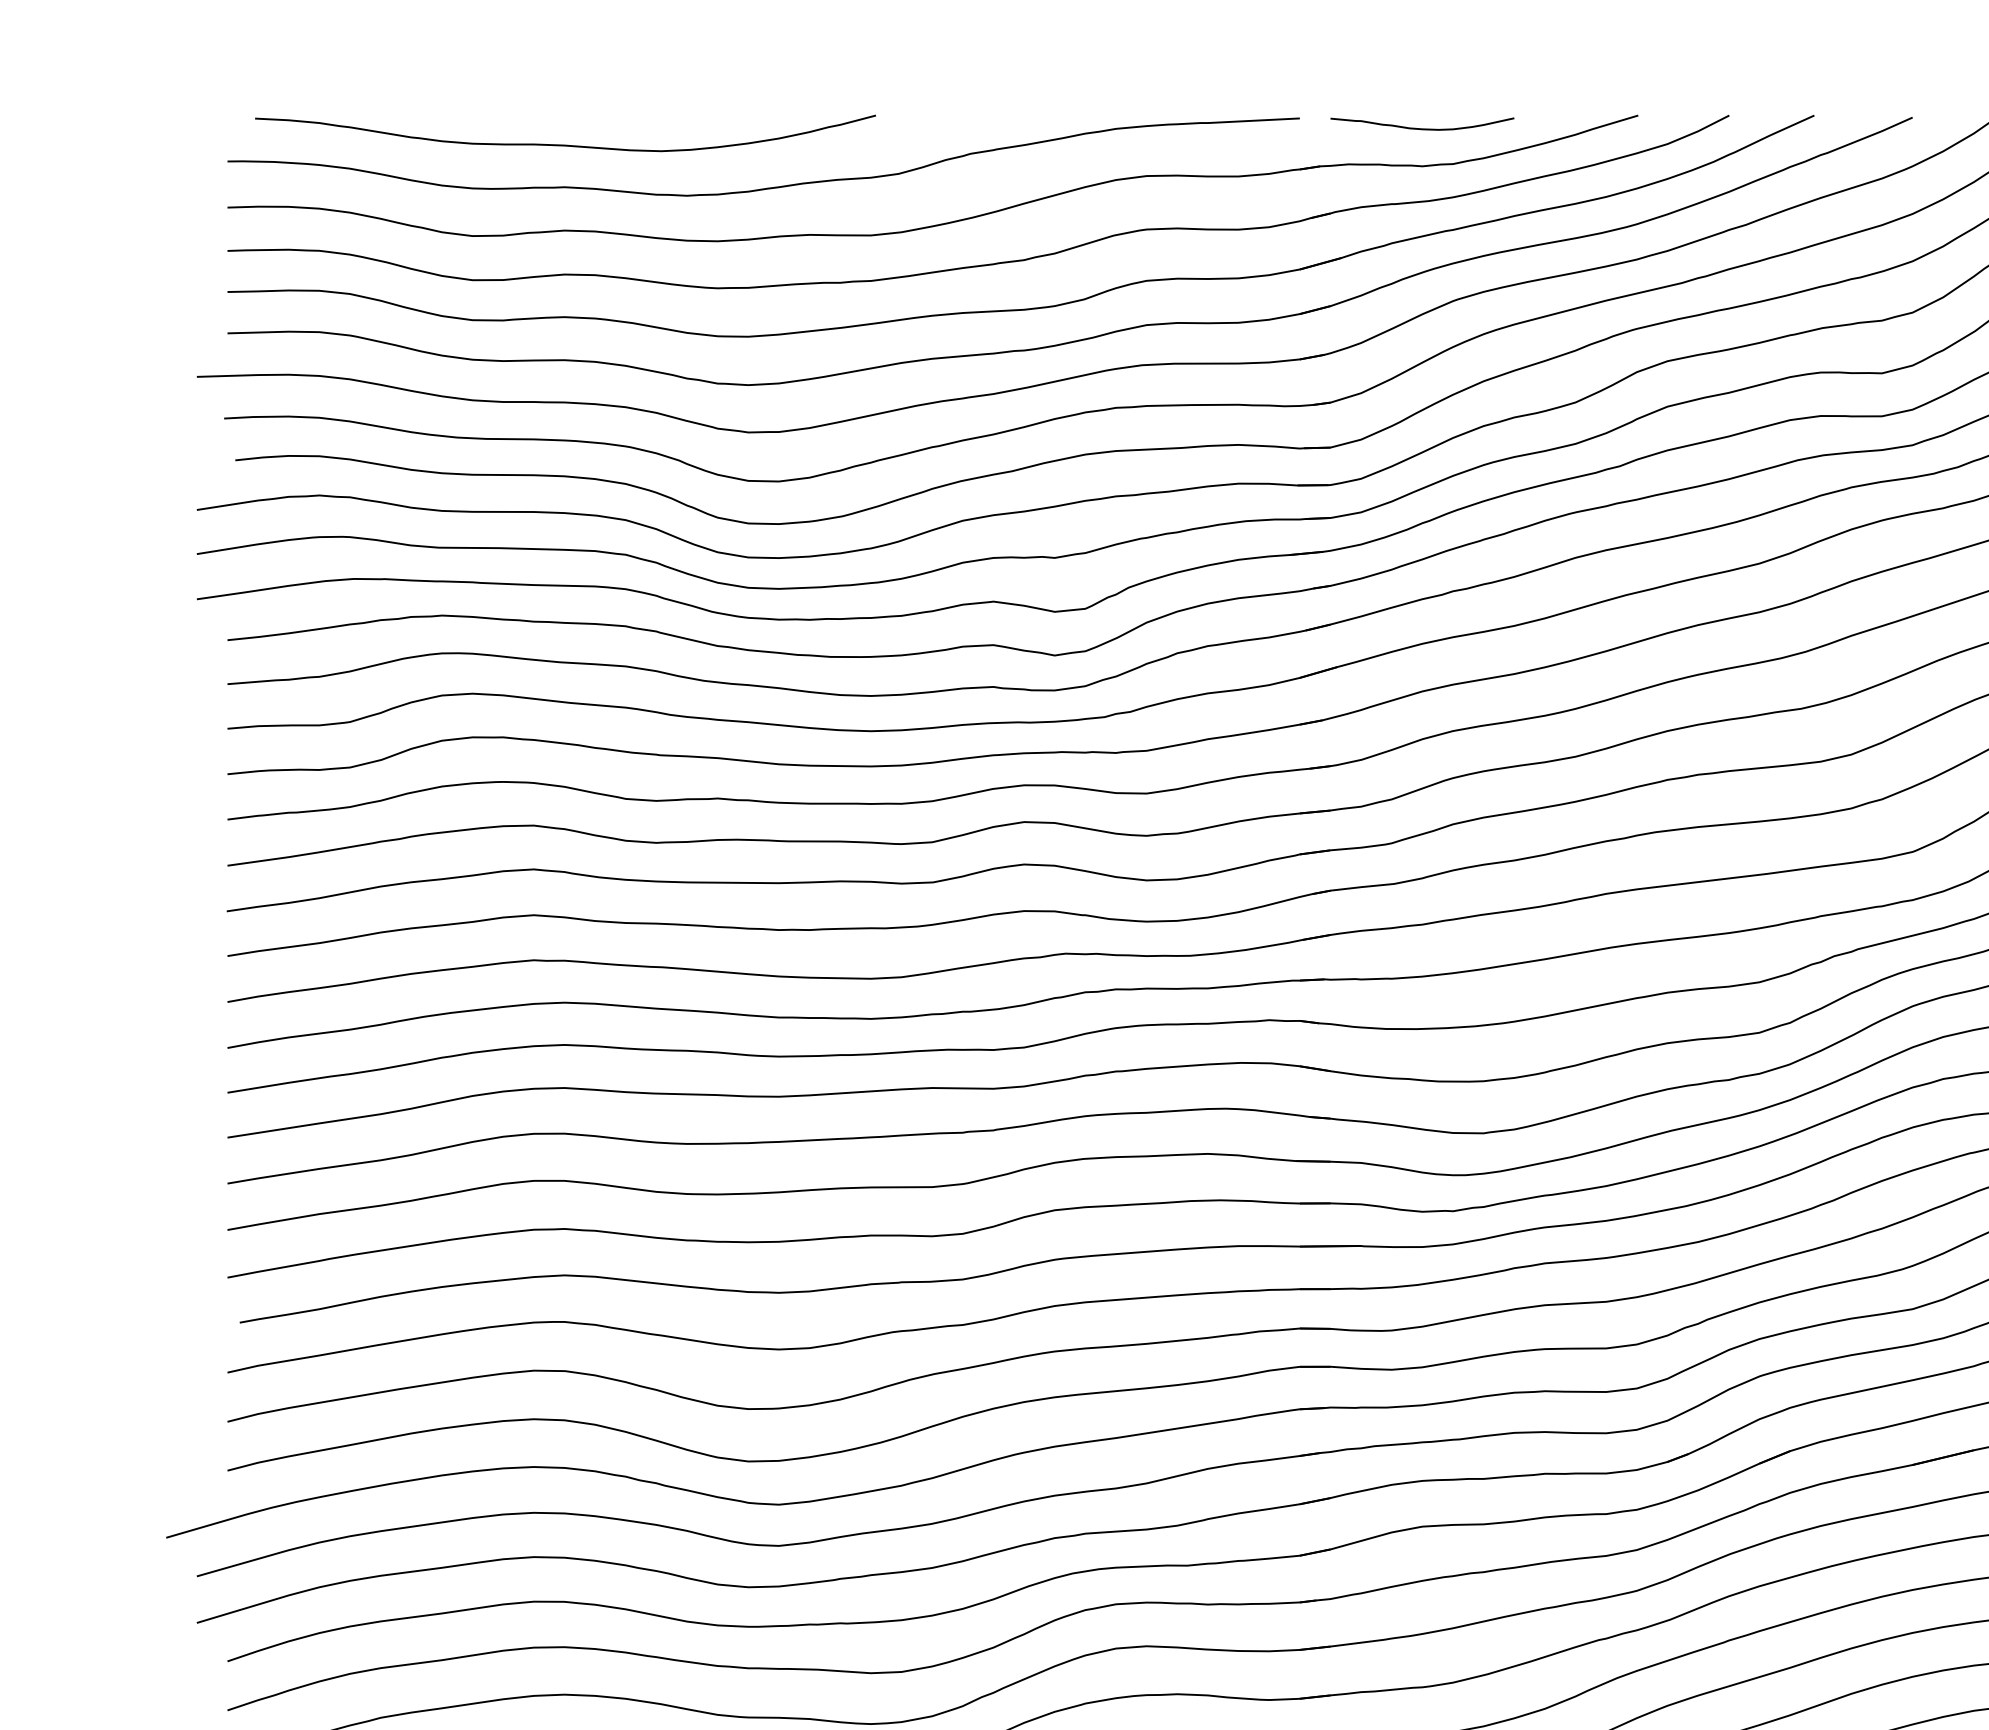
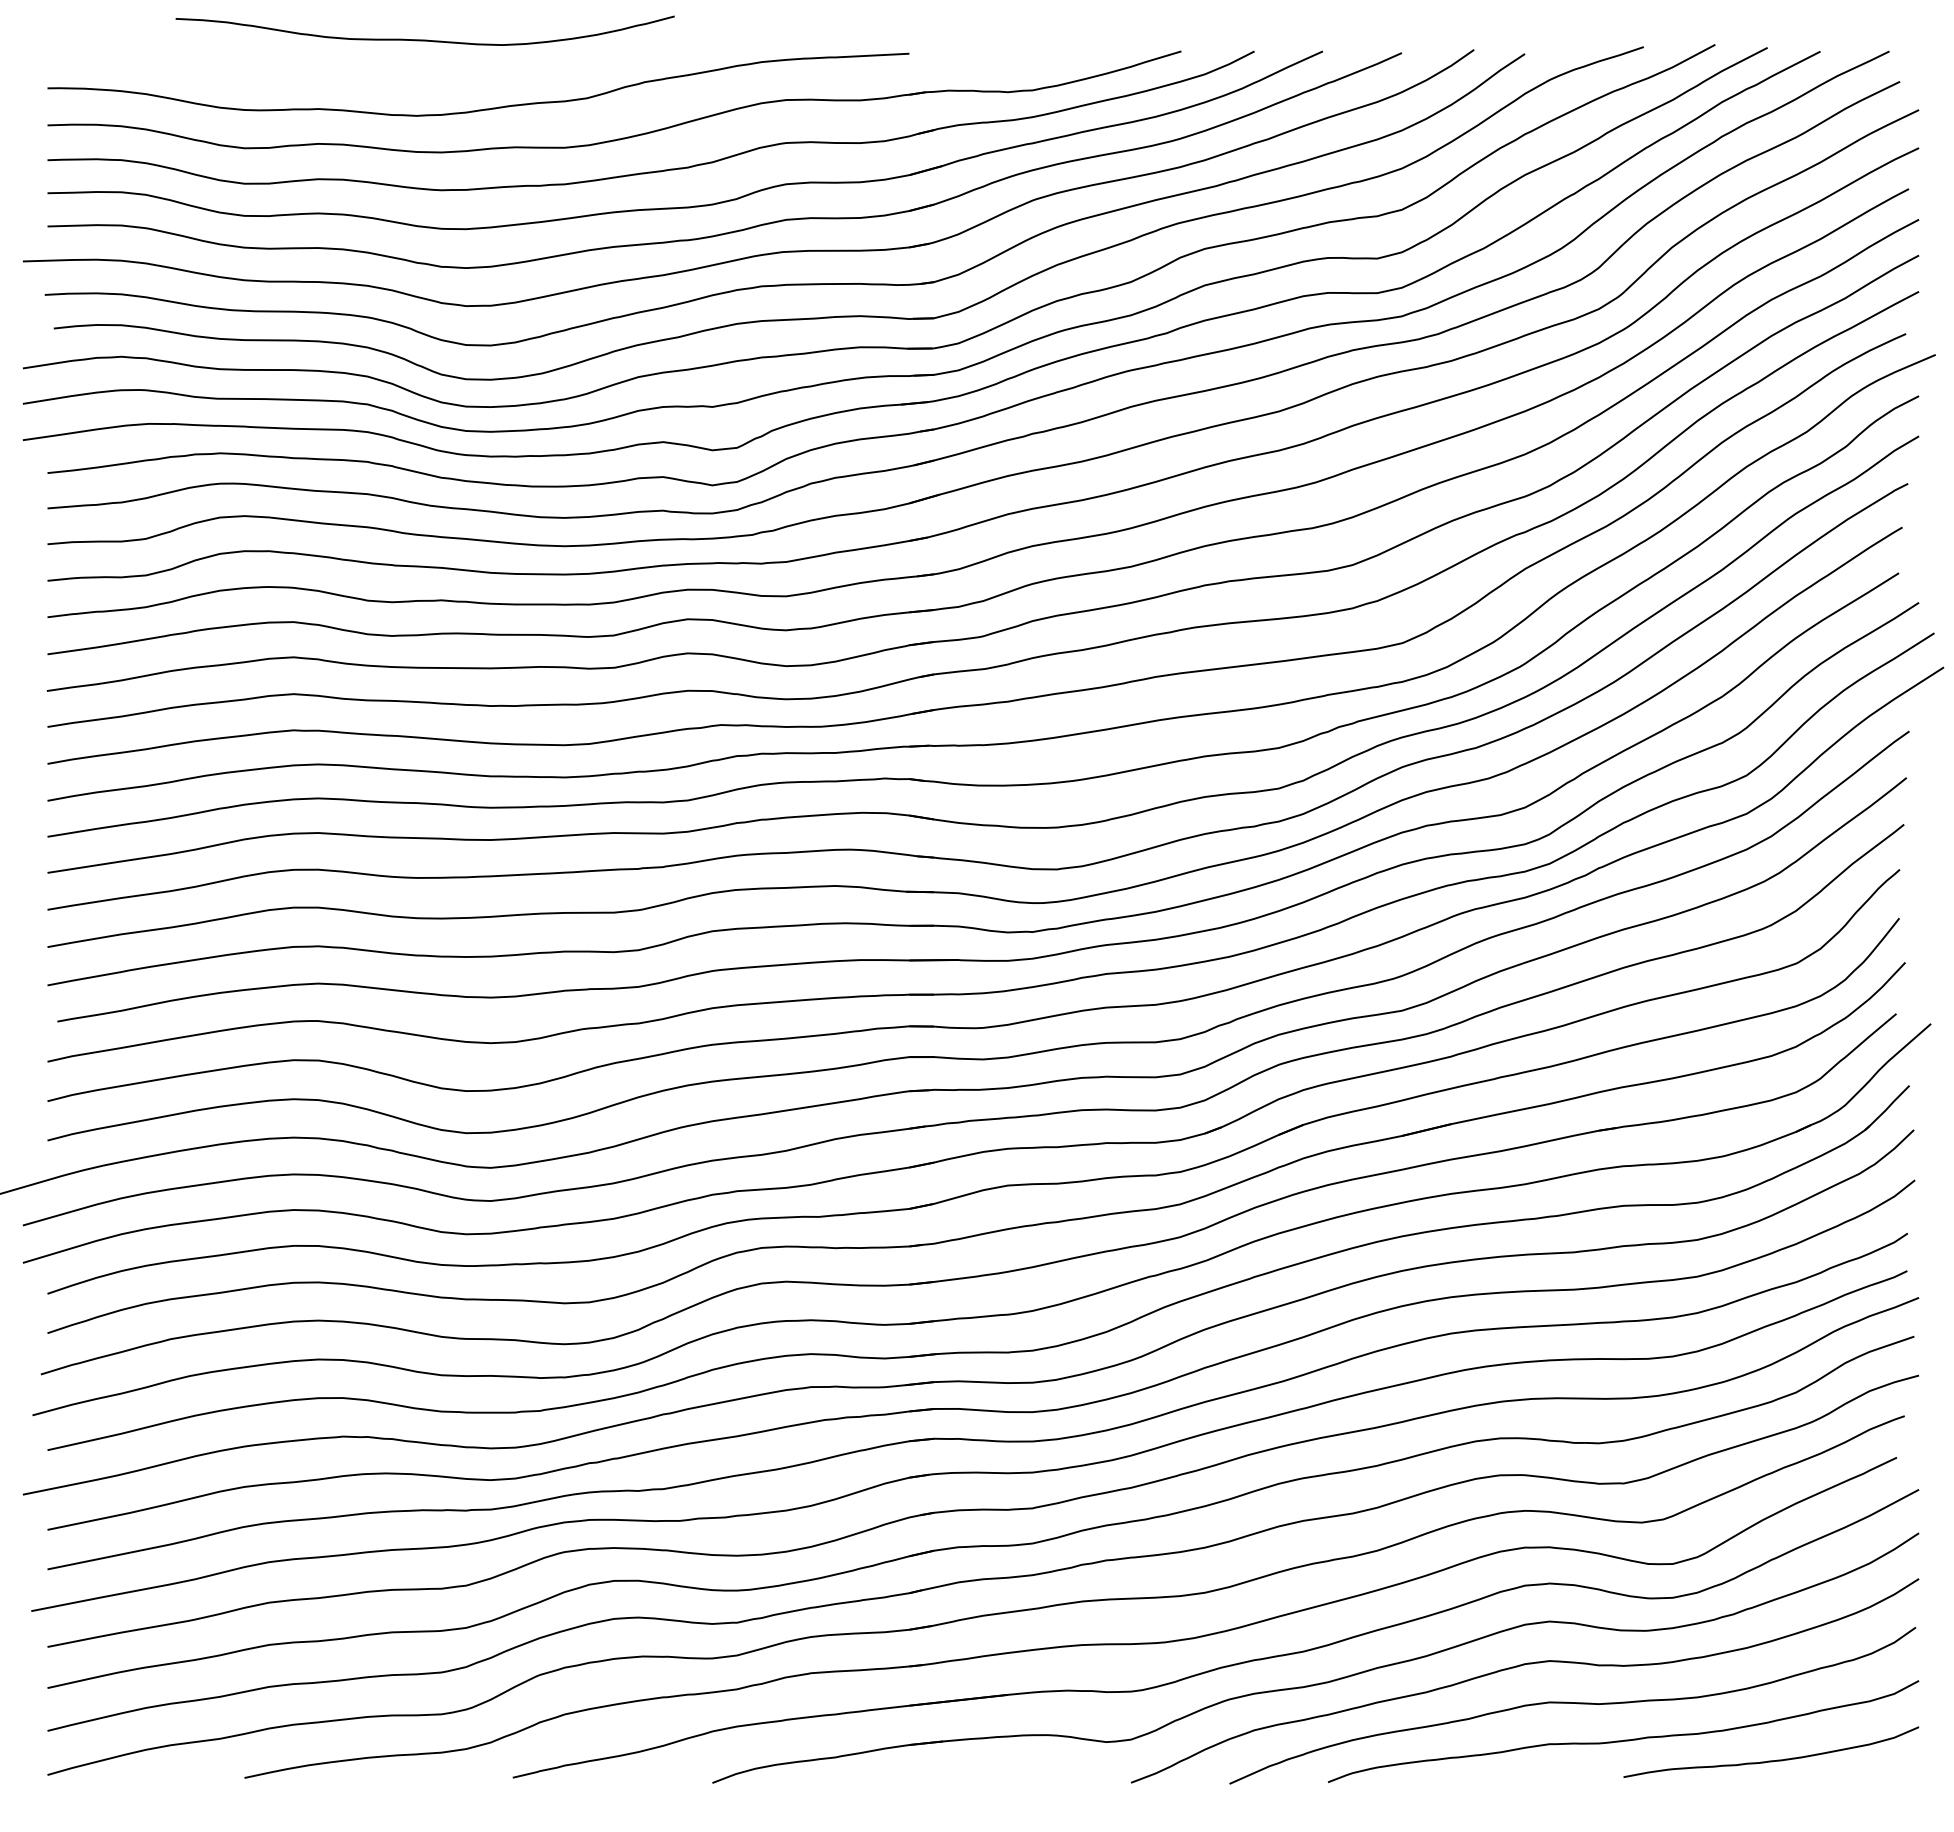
curve: (1421, 128) -> (1007, 61), removed
curve: (564, 144) -> (424, 39), moved

